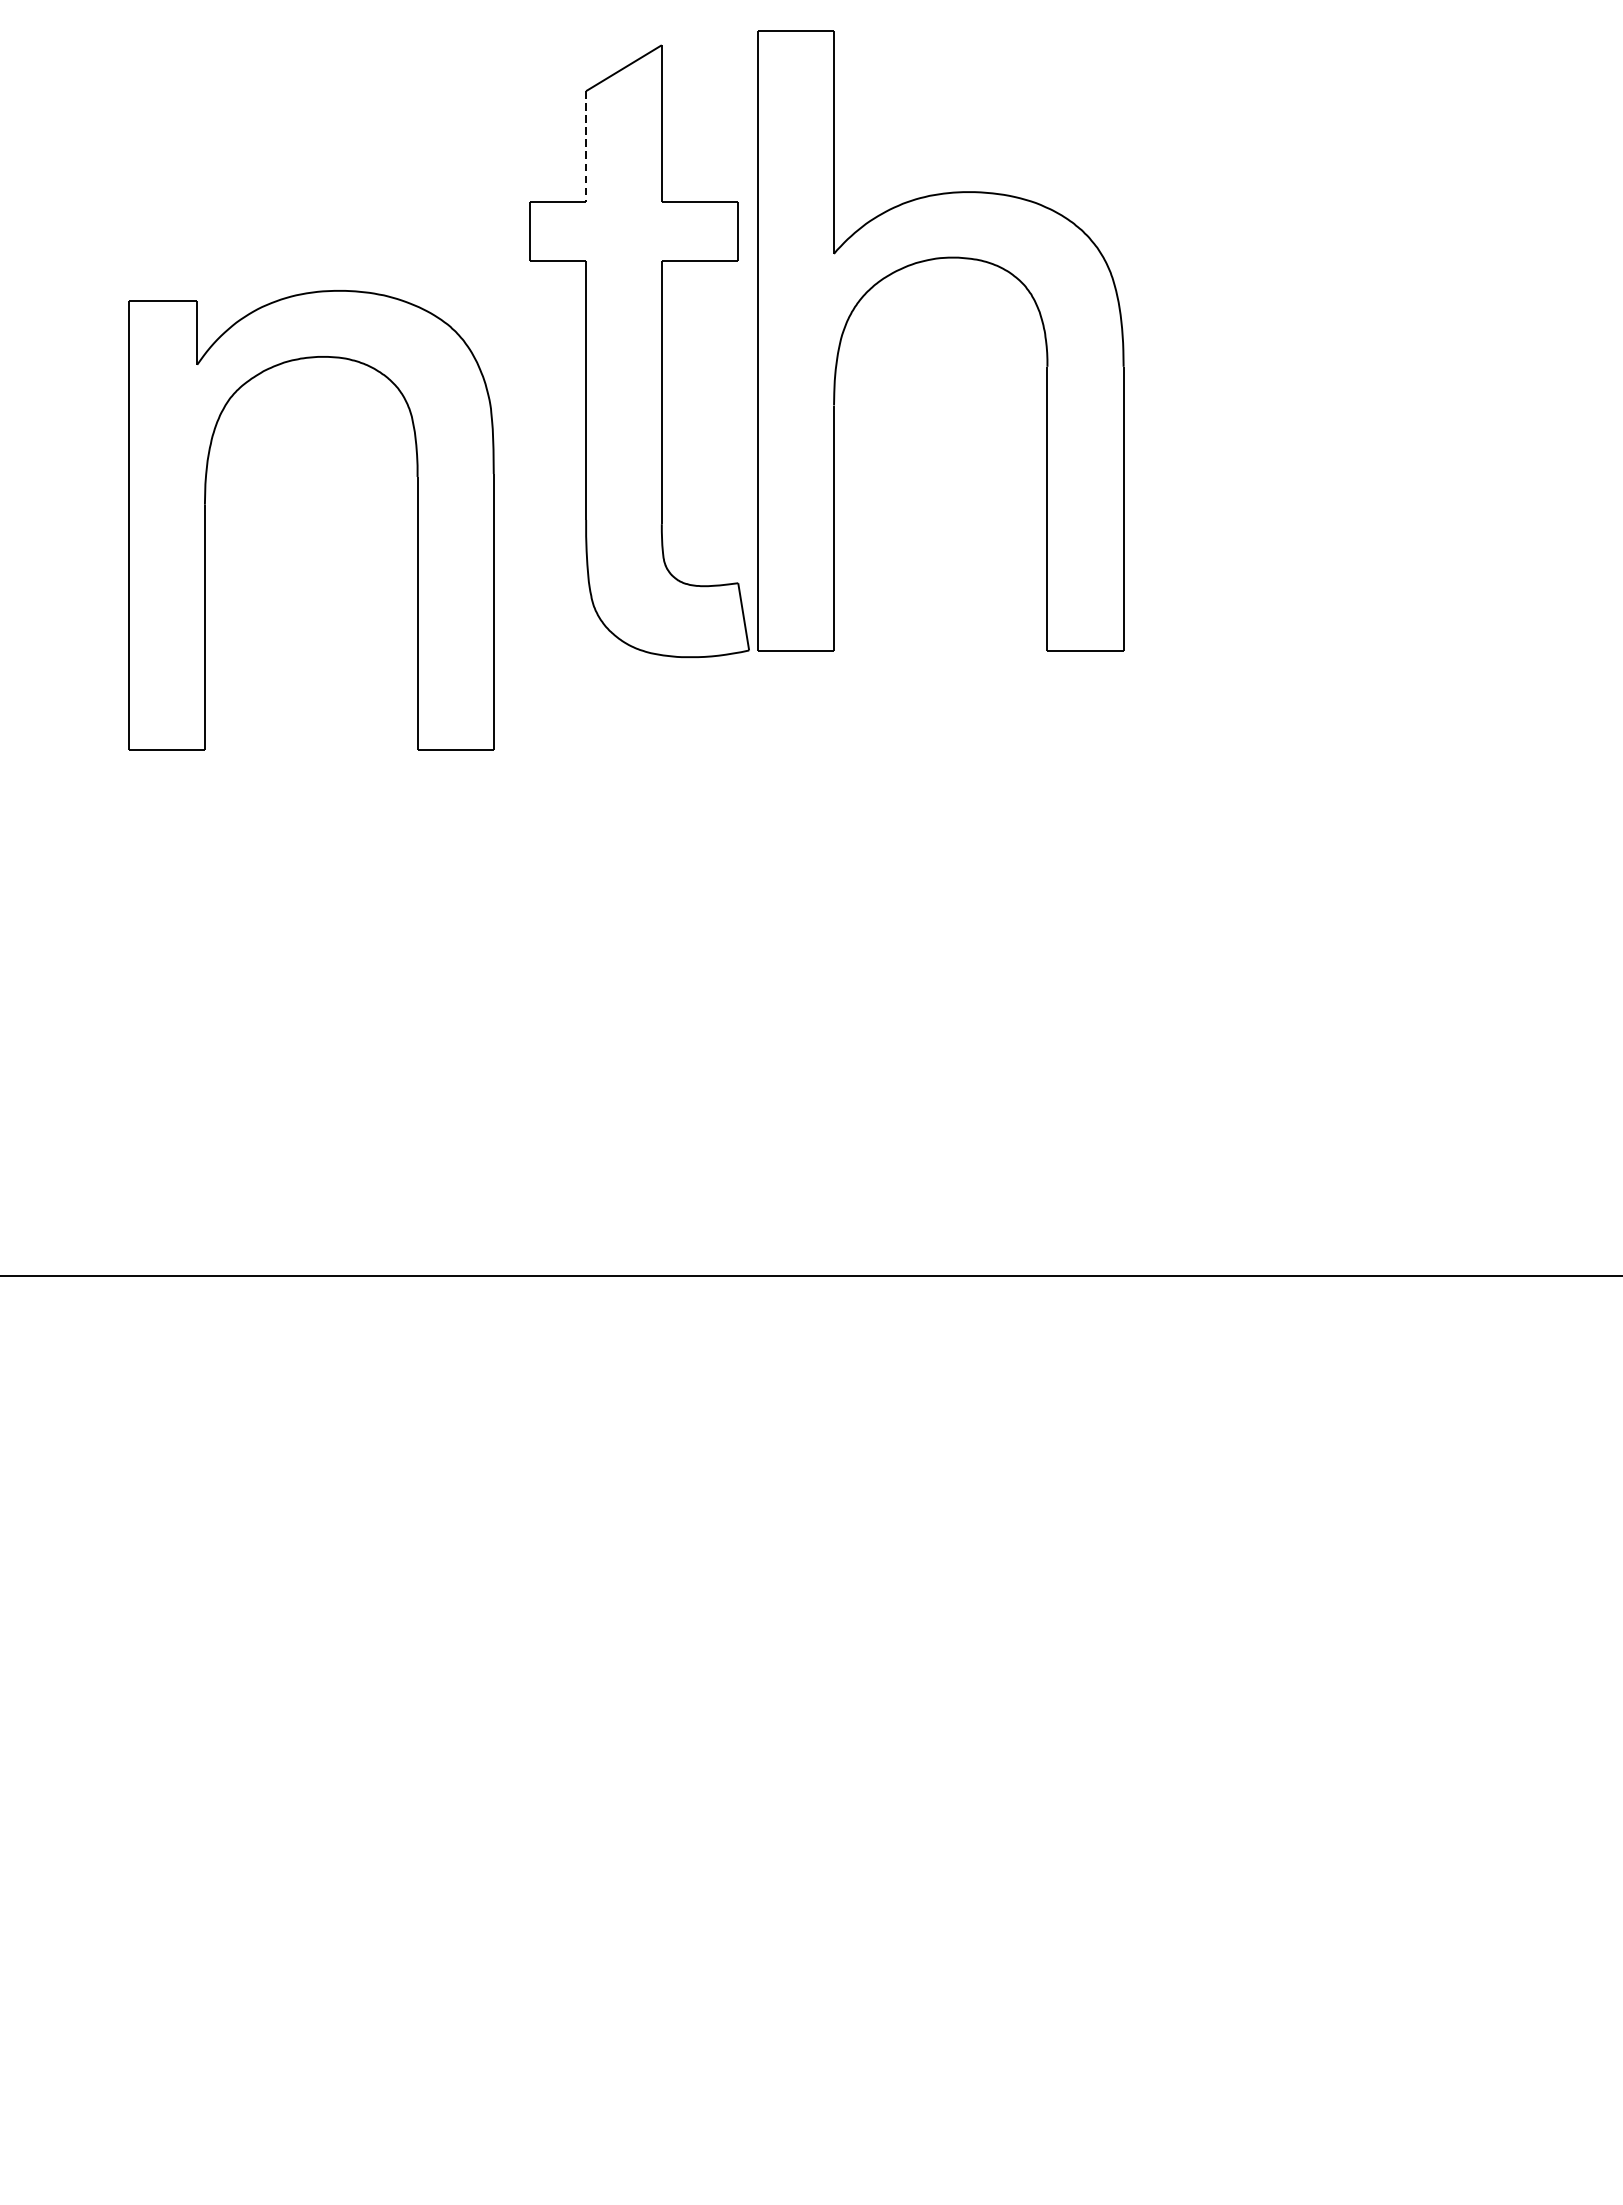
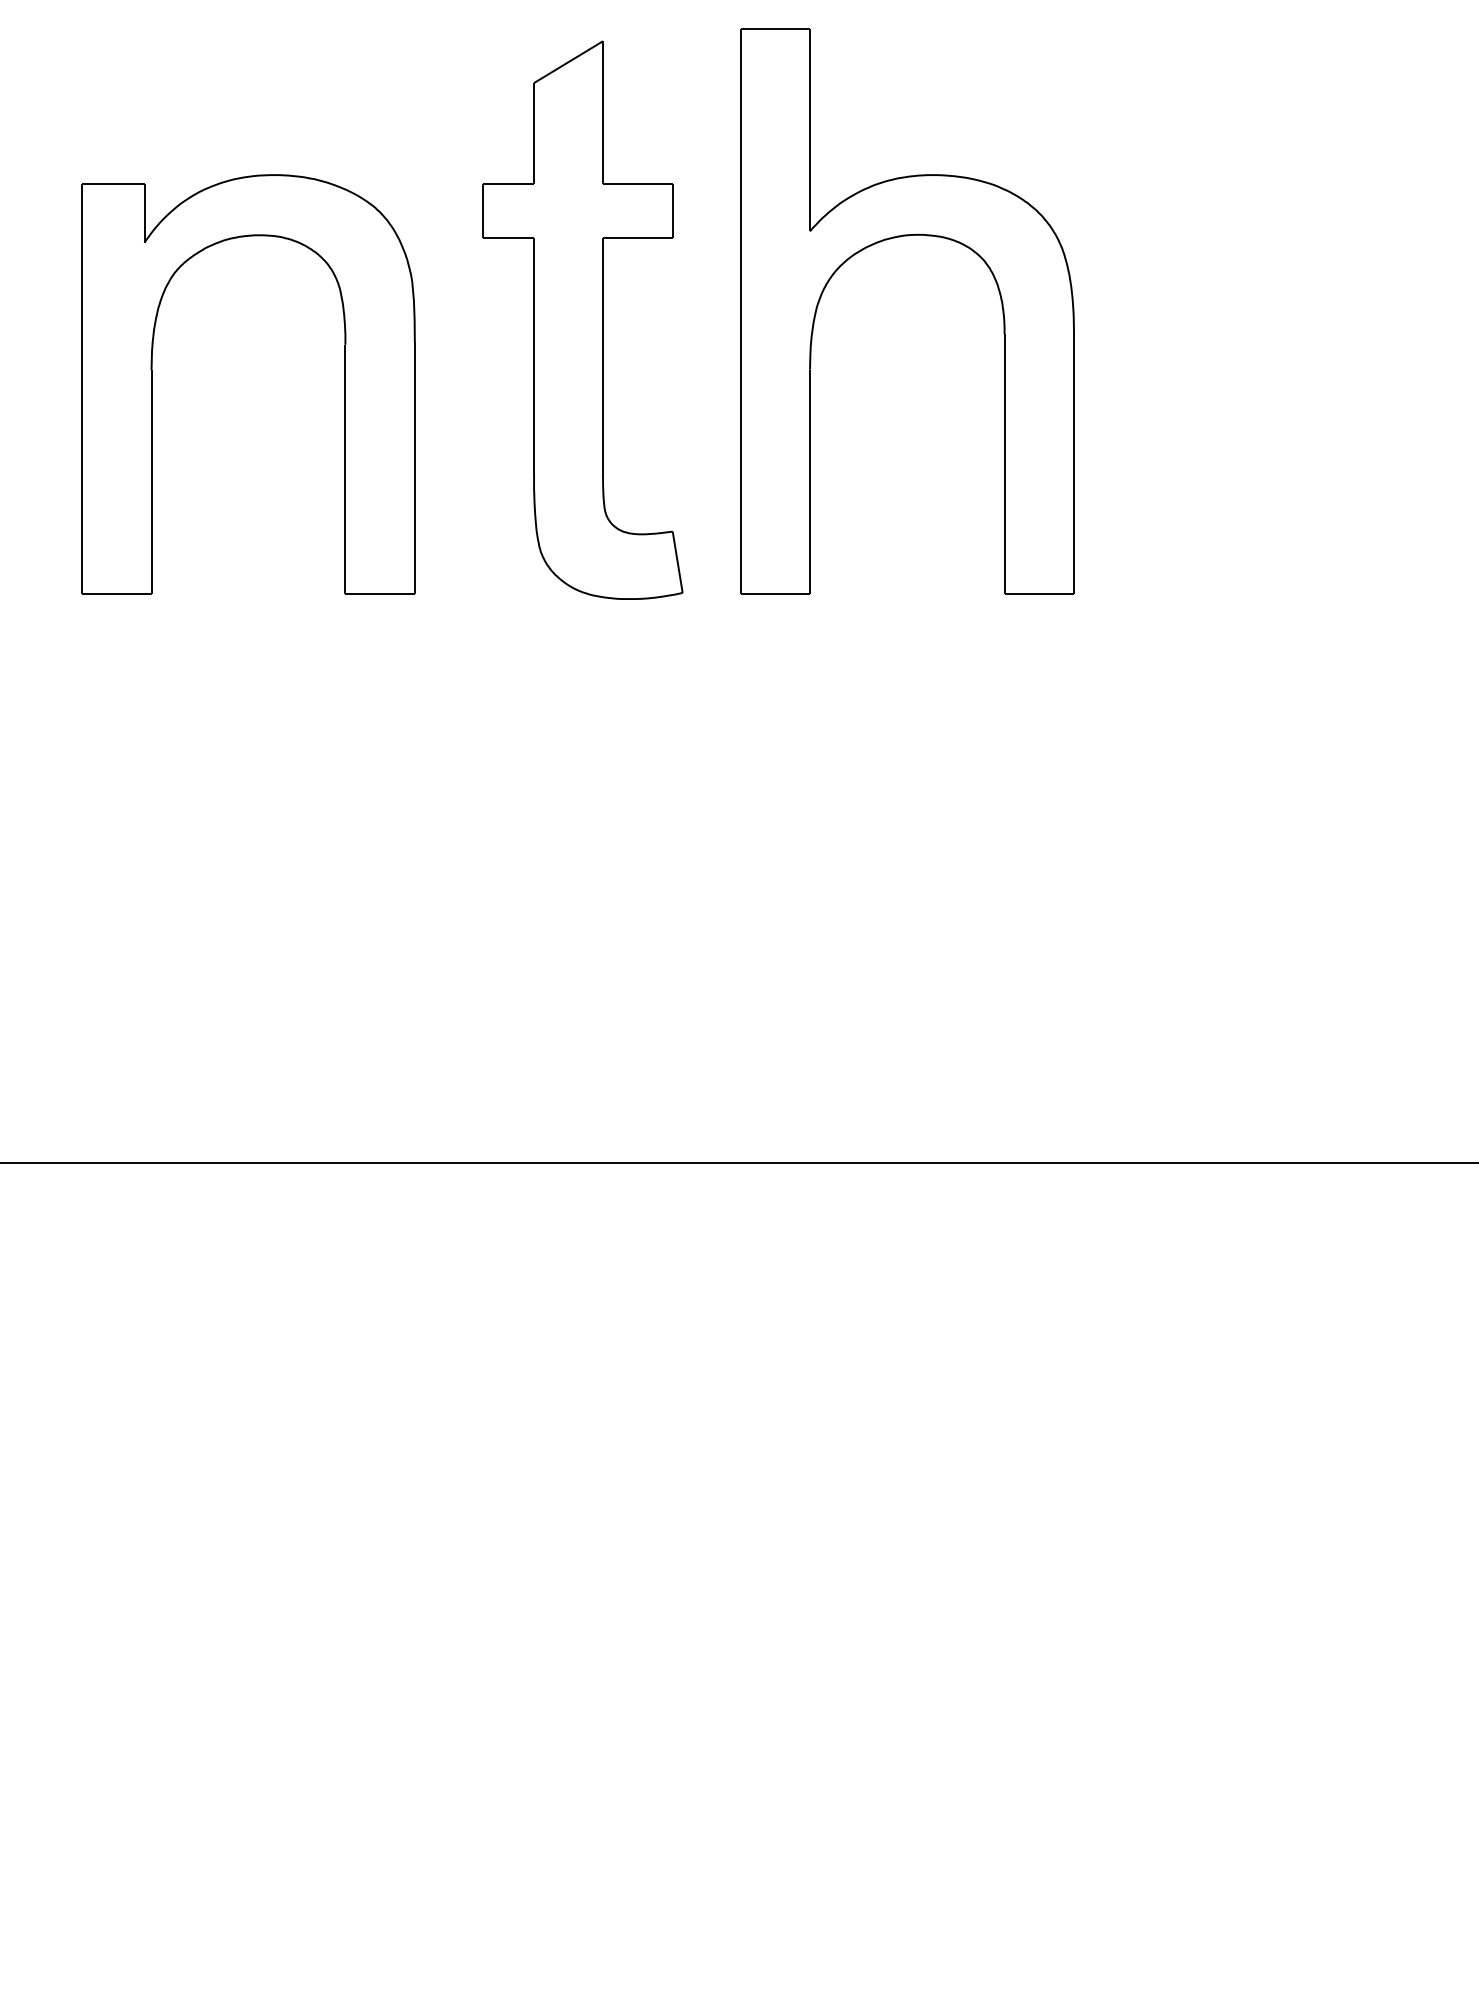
line: (586, 146) -> (534, 133), dashed -> solid
part: (927, 261) -> (895, 238), moved
part: (205, 520) -> (152, 384), moved

